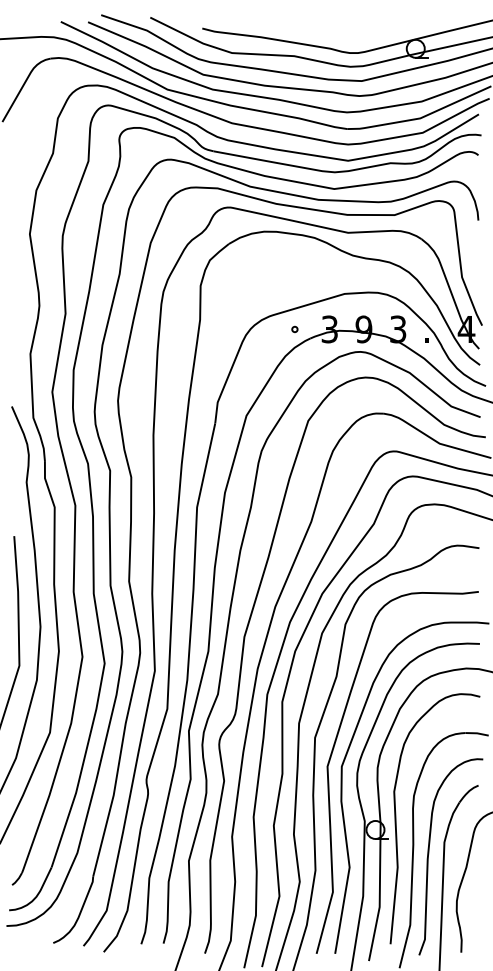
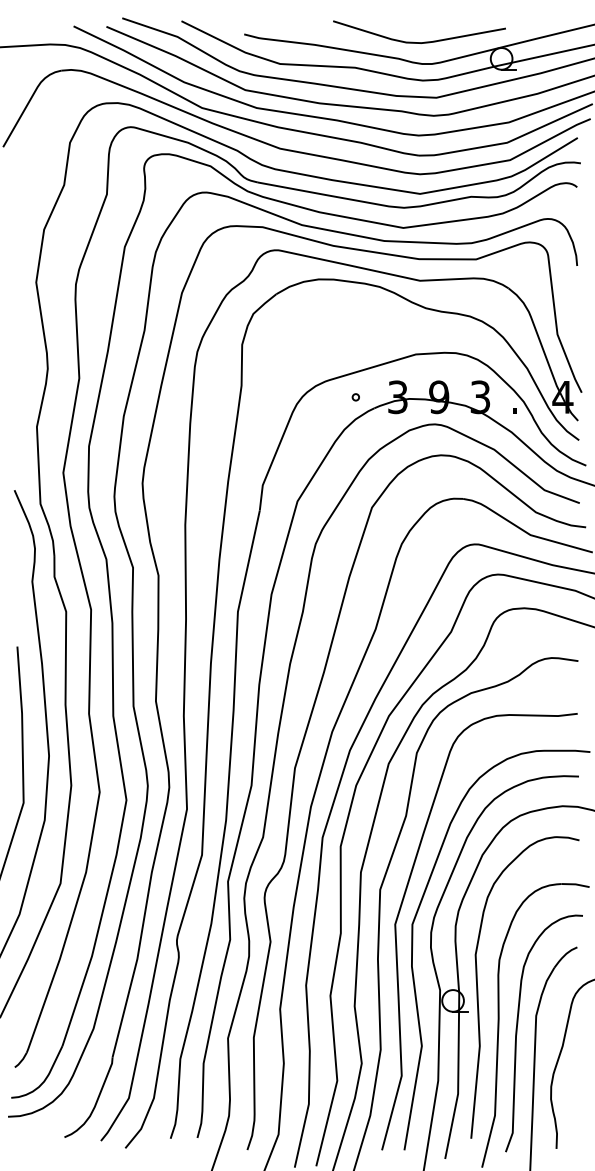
curve: (347, 35) -> (419, 42), added

